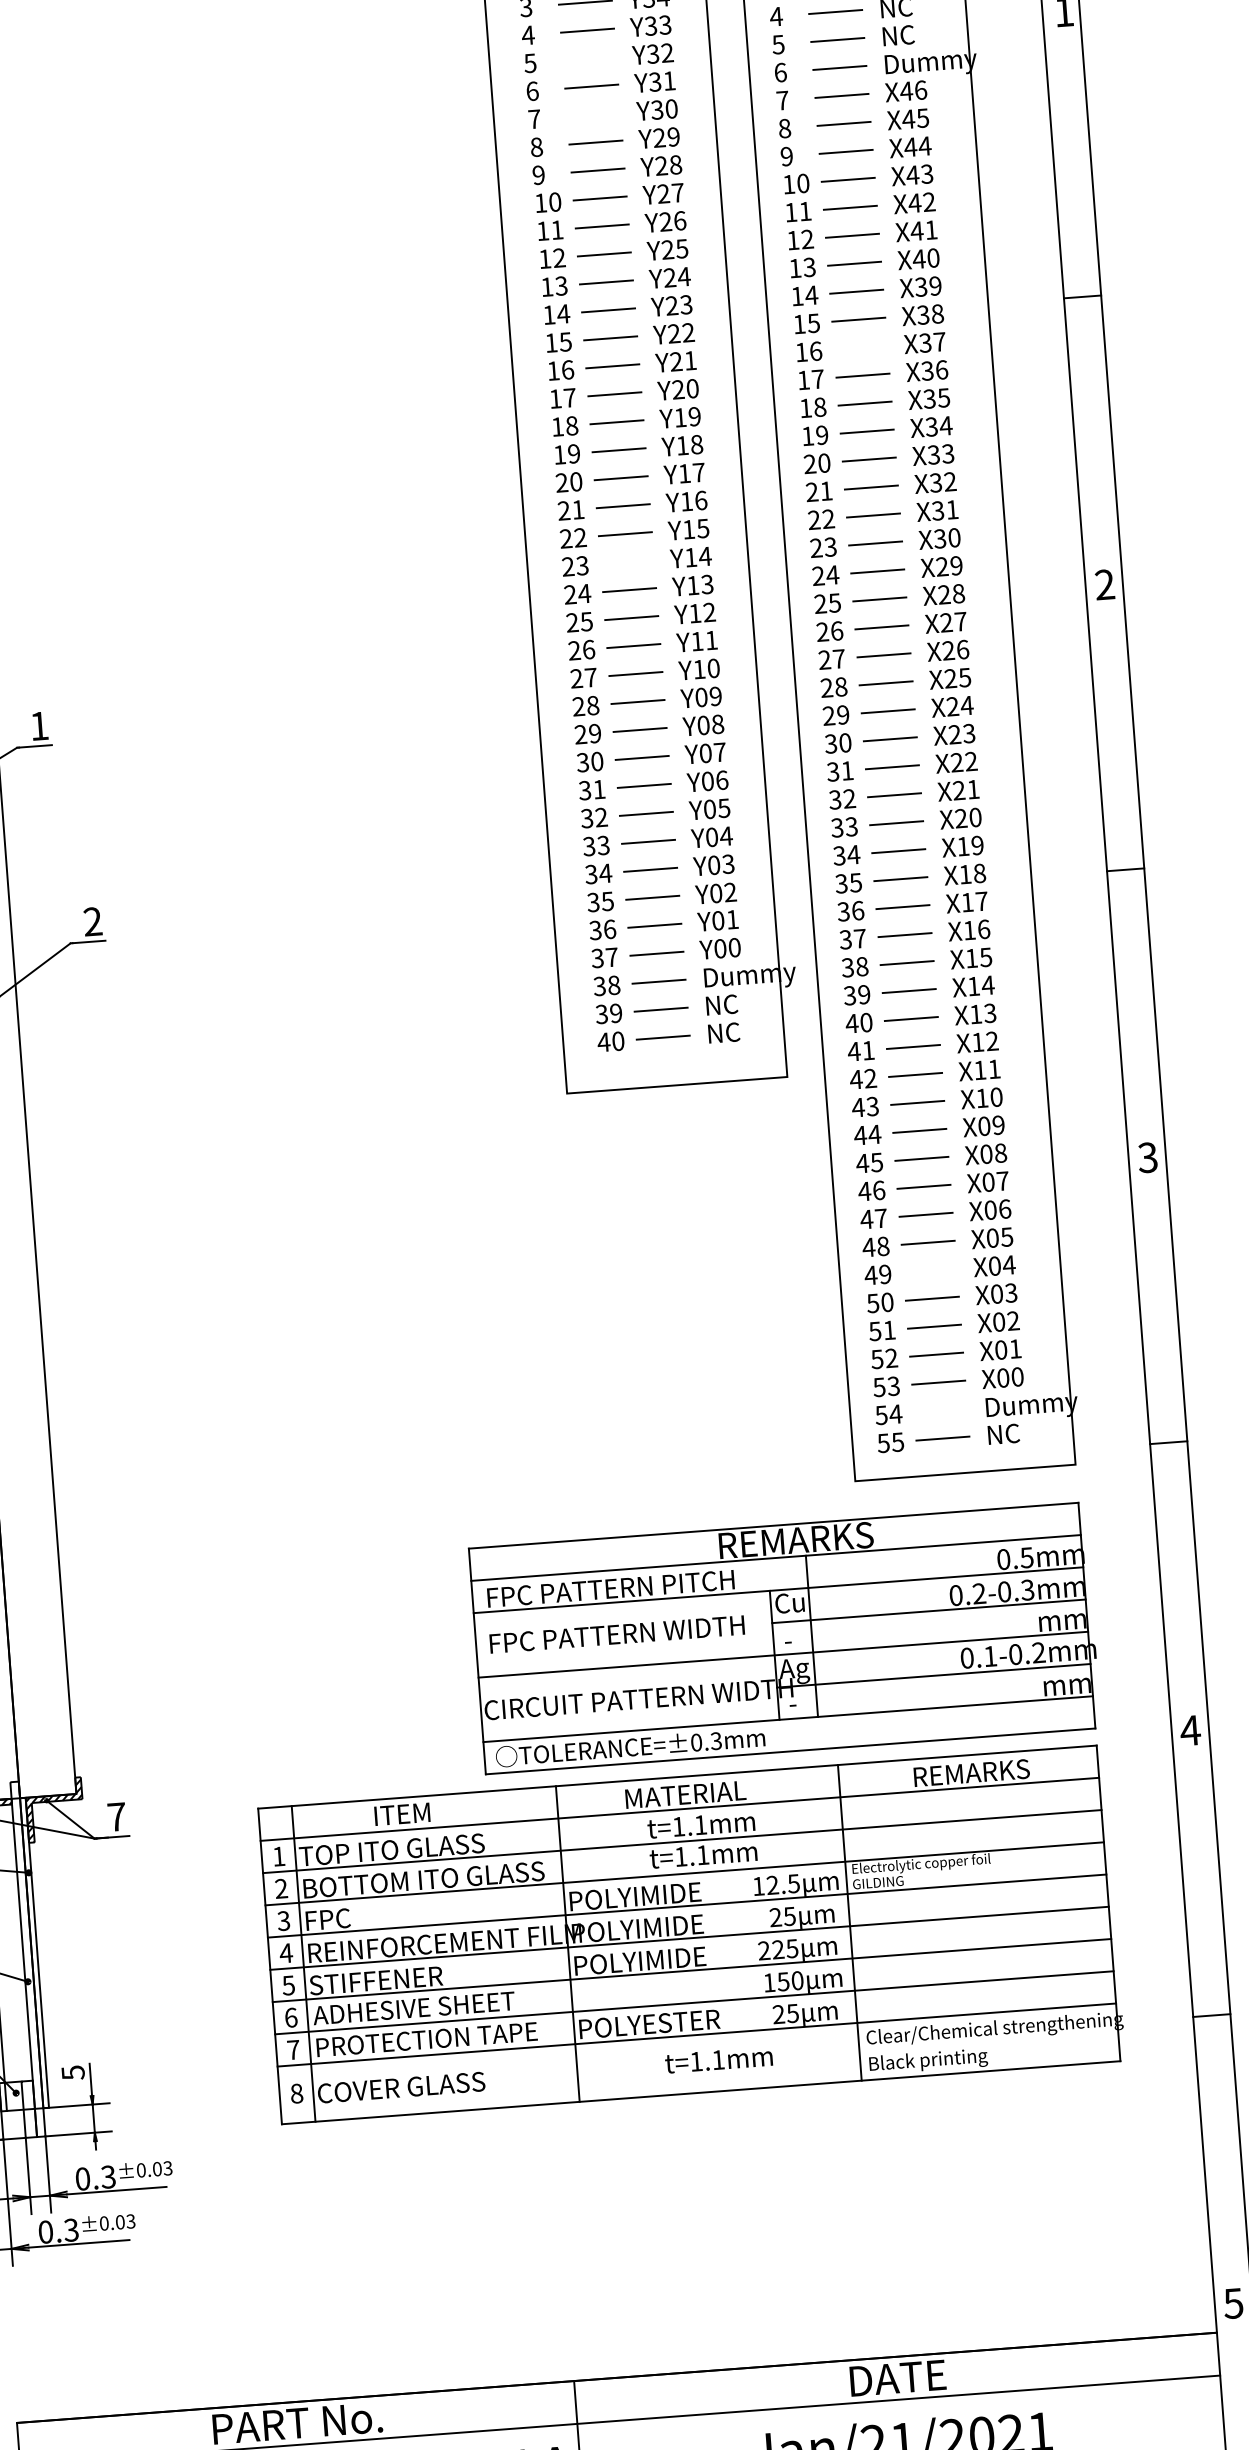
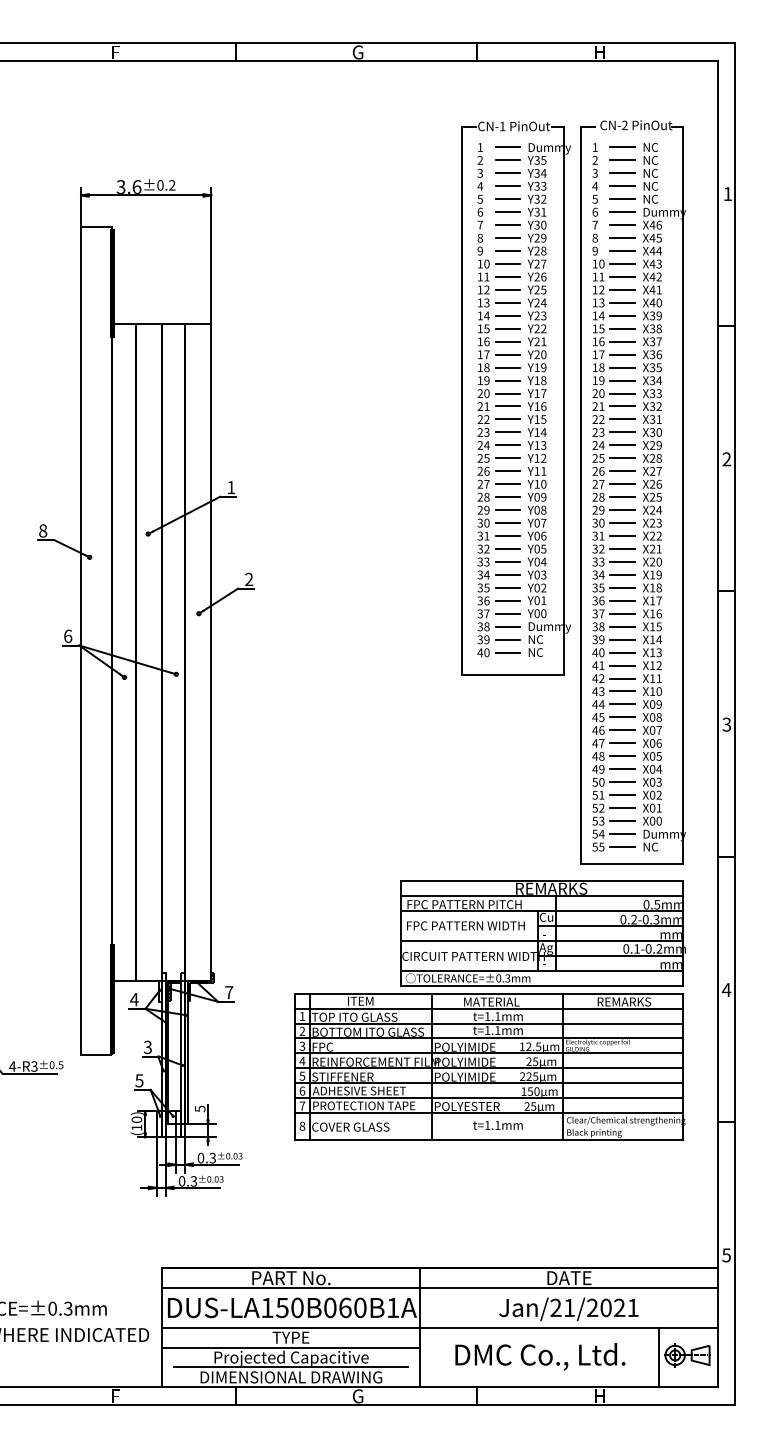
line: (589, 59) -> (507, 199), added
line: (593, 115) -> (507, 225), added
line: (860, 347) -> (622, 341), added
line: (626, 562) -> (507, 432), added
line: (929, 1271) -> (622, 769), added
line: (940, 1411) -> (622, 834), added

